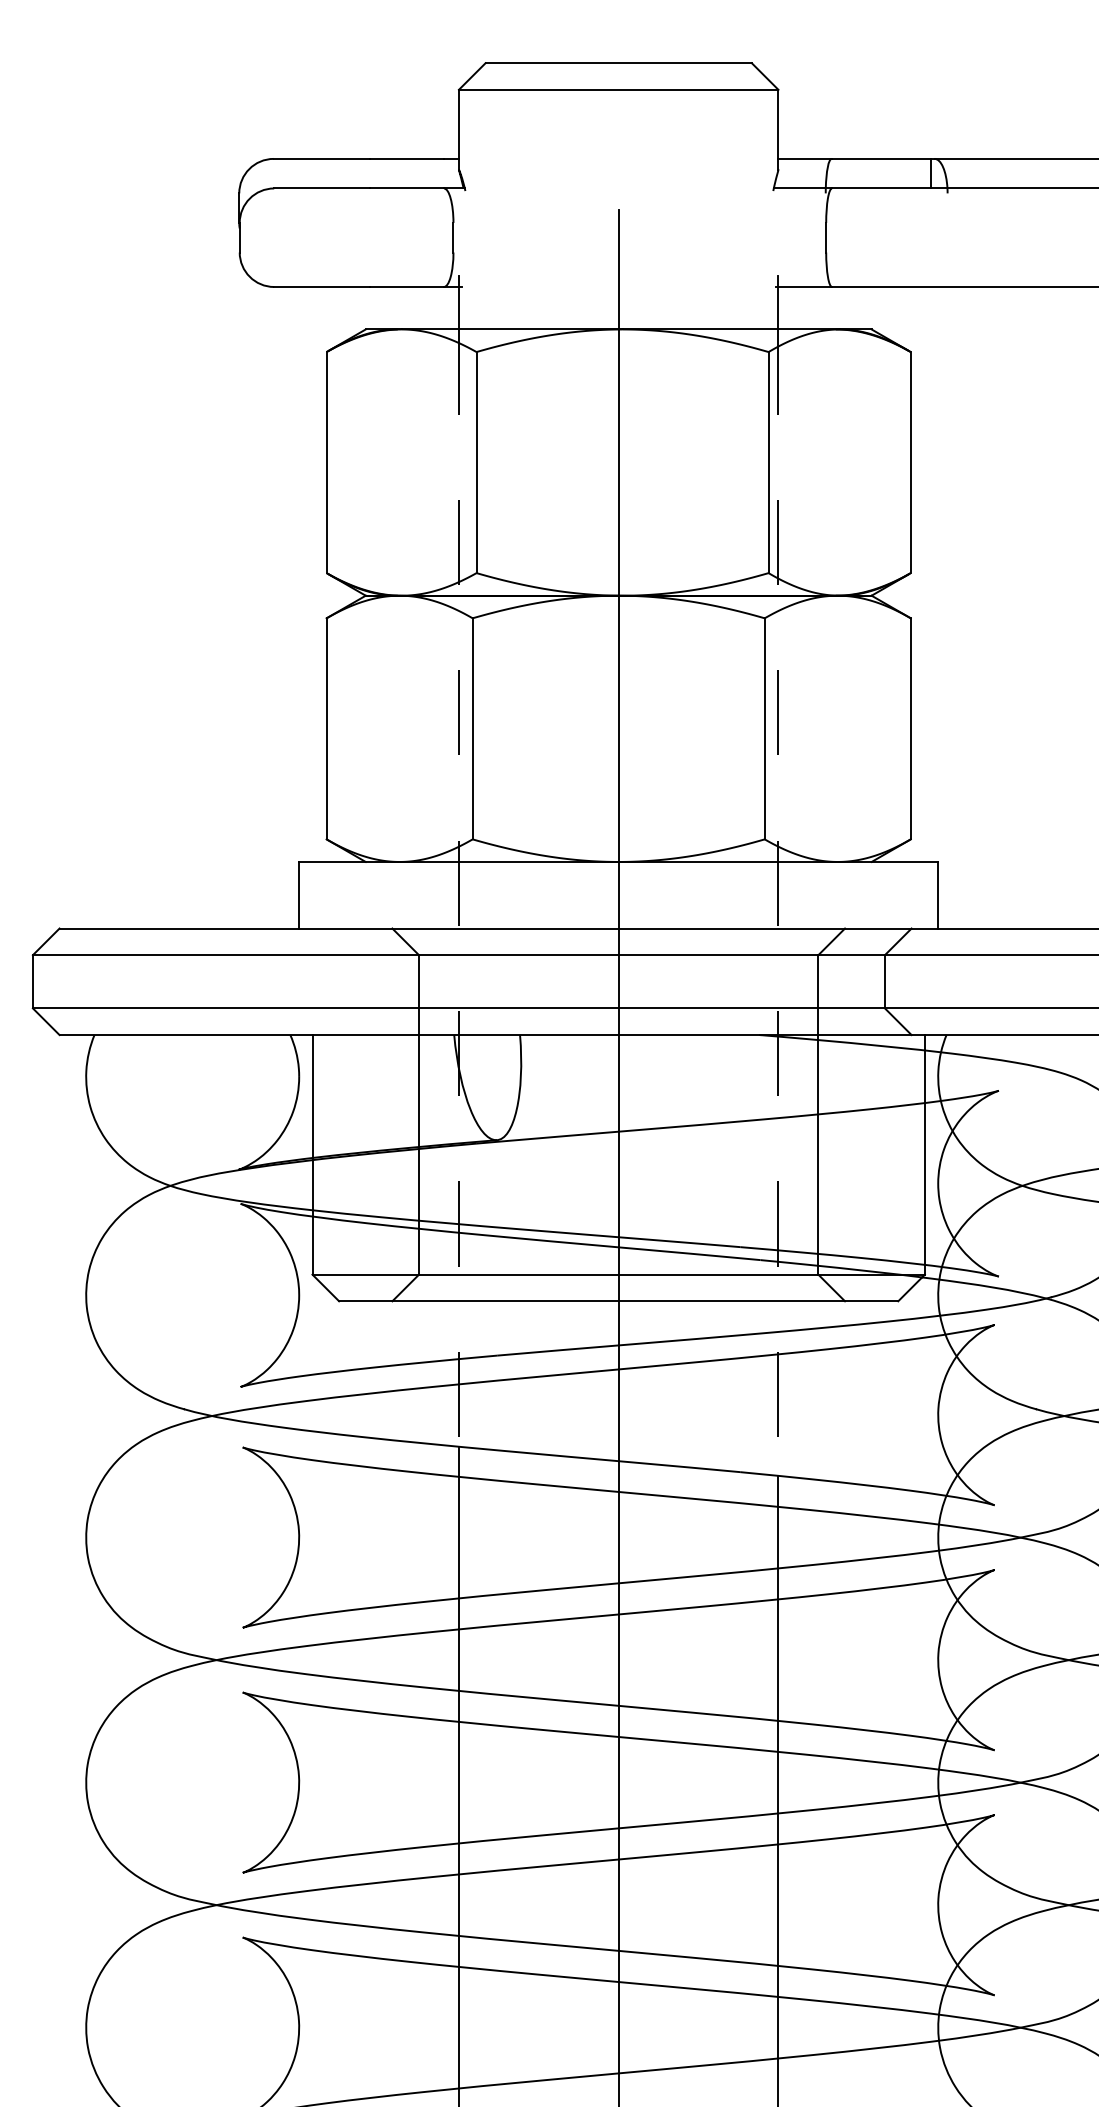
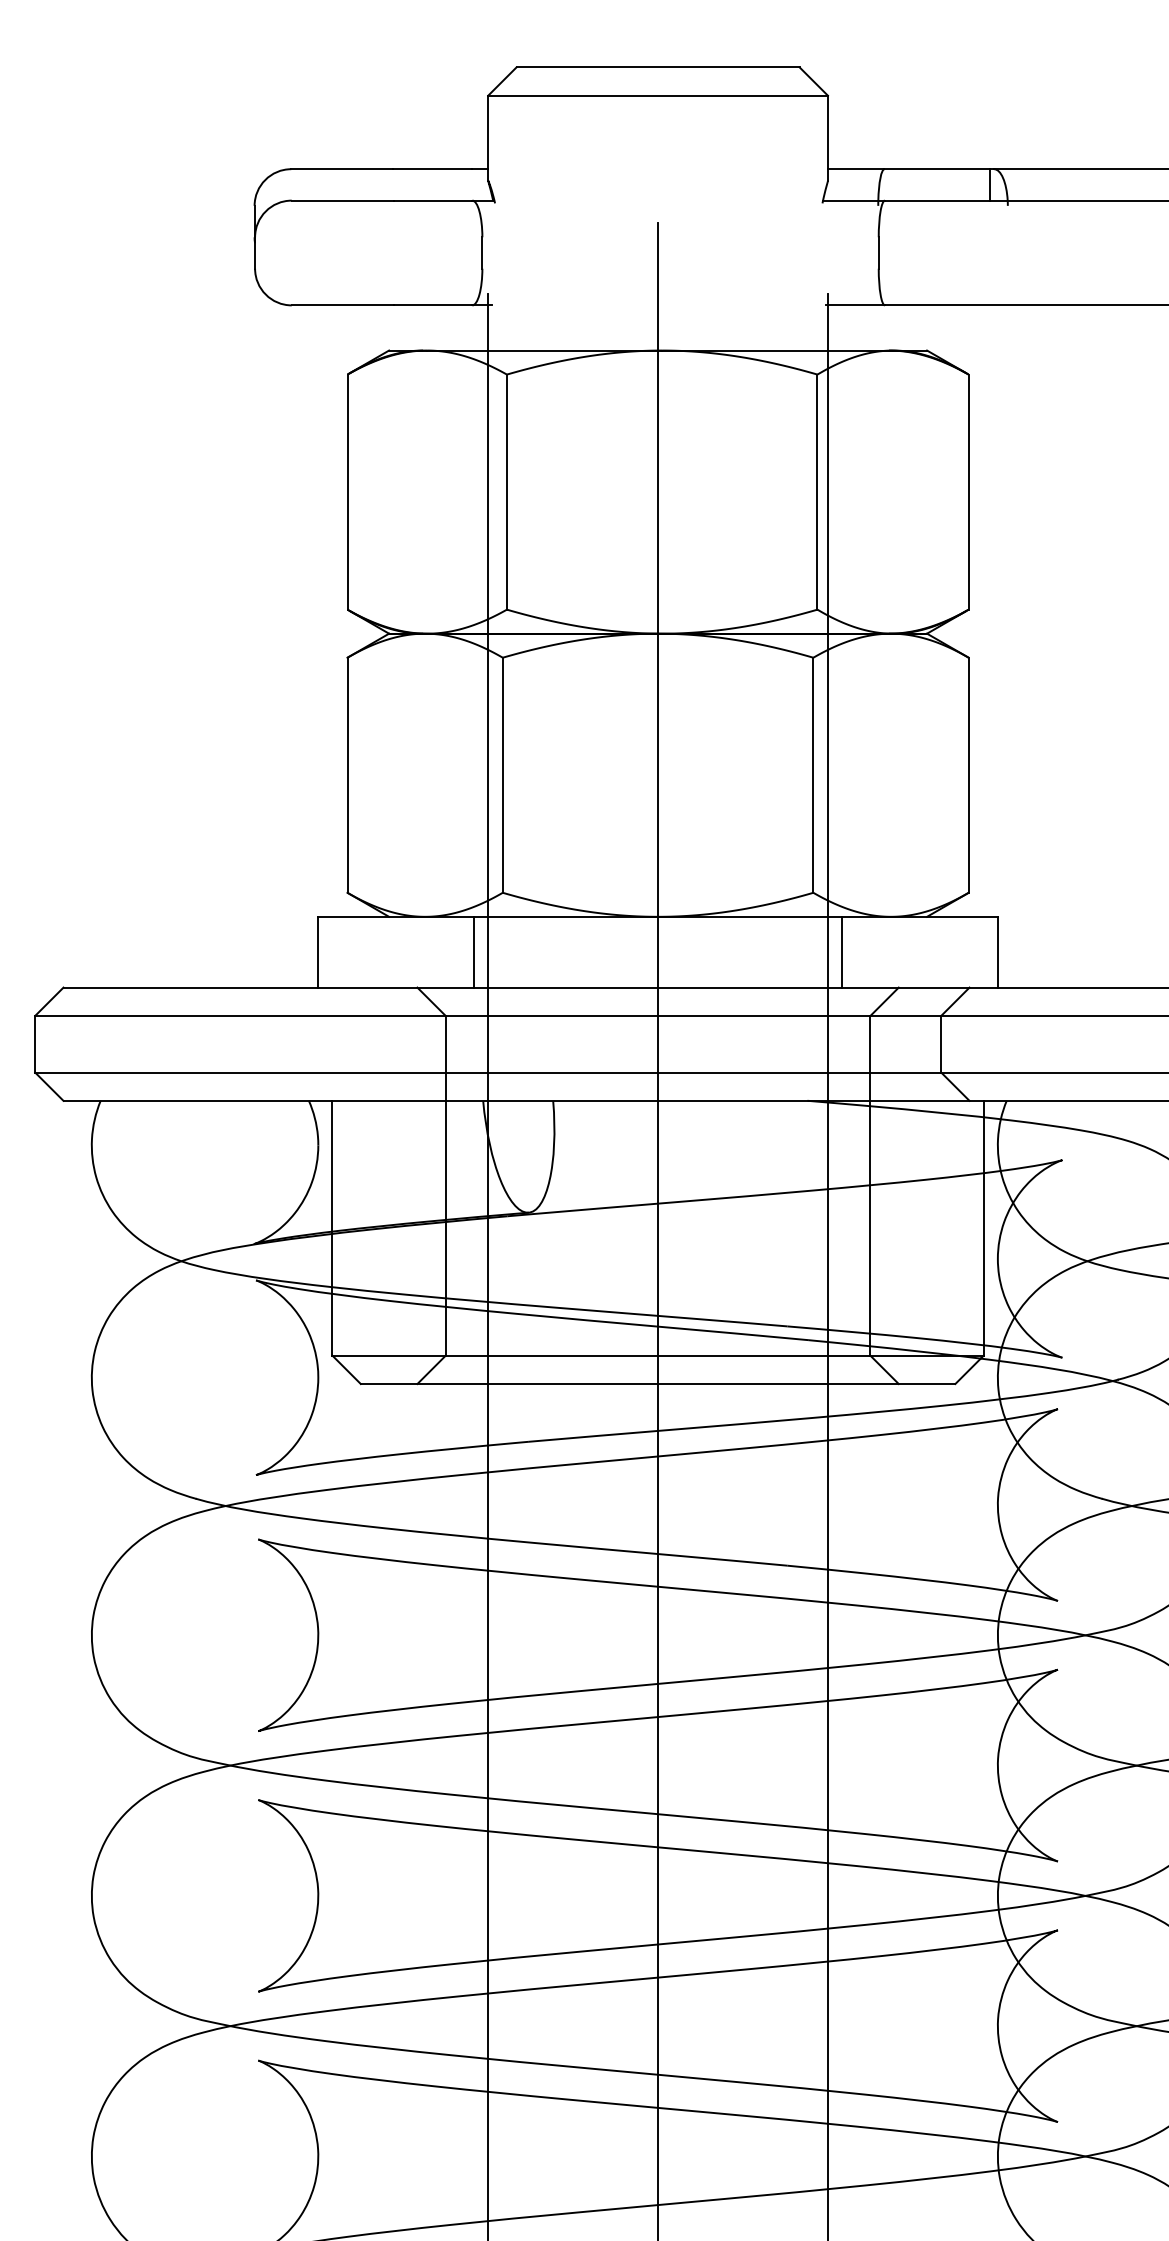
line: (458, 888) -> (487, 945), dashed -> solid
line: (445, 894) -> (473, 951), added
line: (791, 894) -> (841, 951), added
line: (778, 903) -> (828, 960), dashed -> solid

